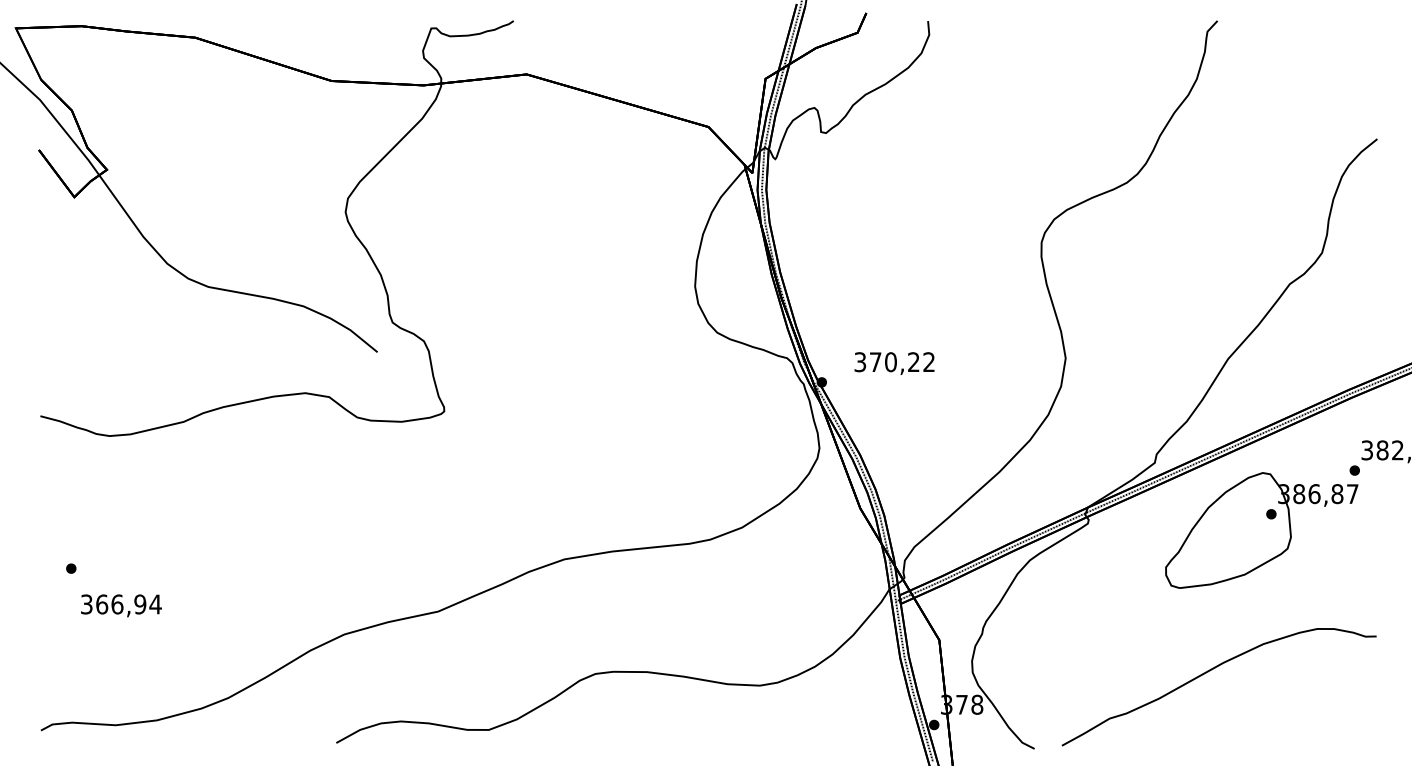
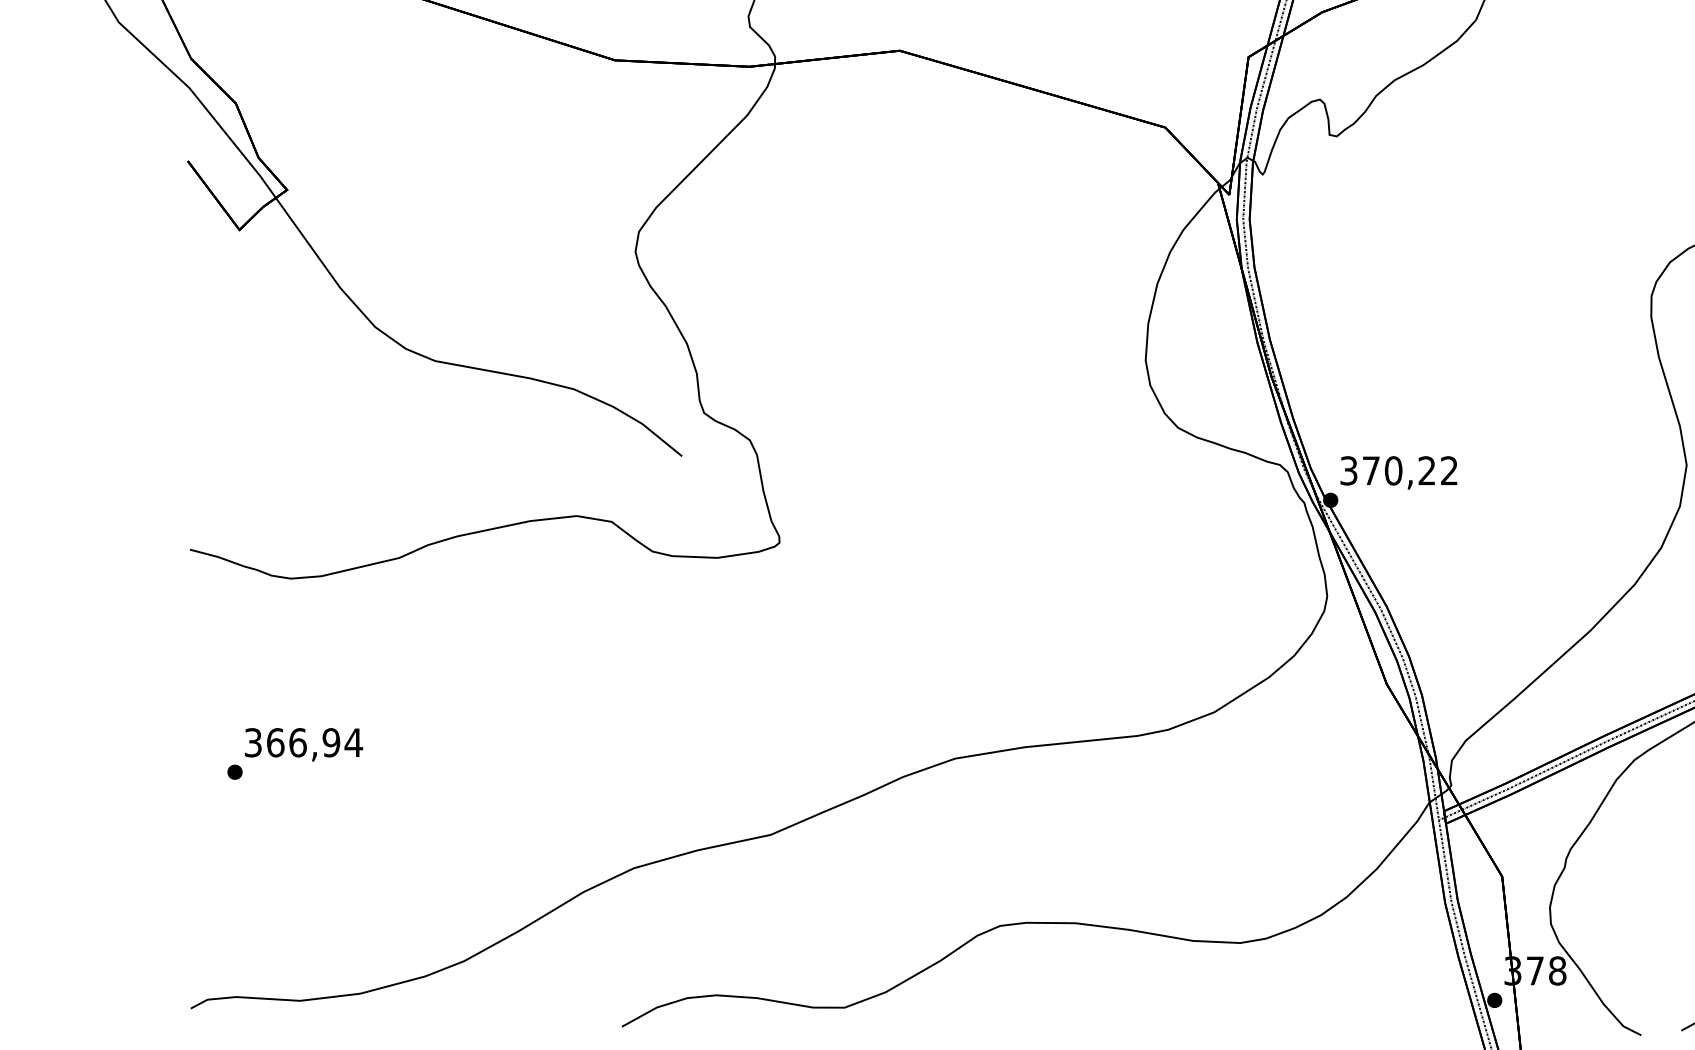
text: (894, 363) -> (1398, 472), moved
text: (121, 605) -> (303, 744), moved

